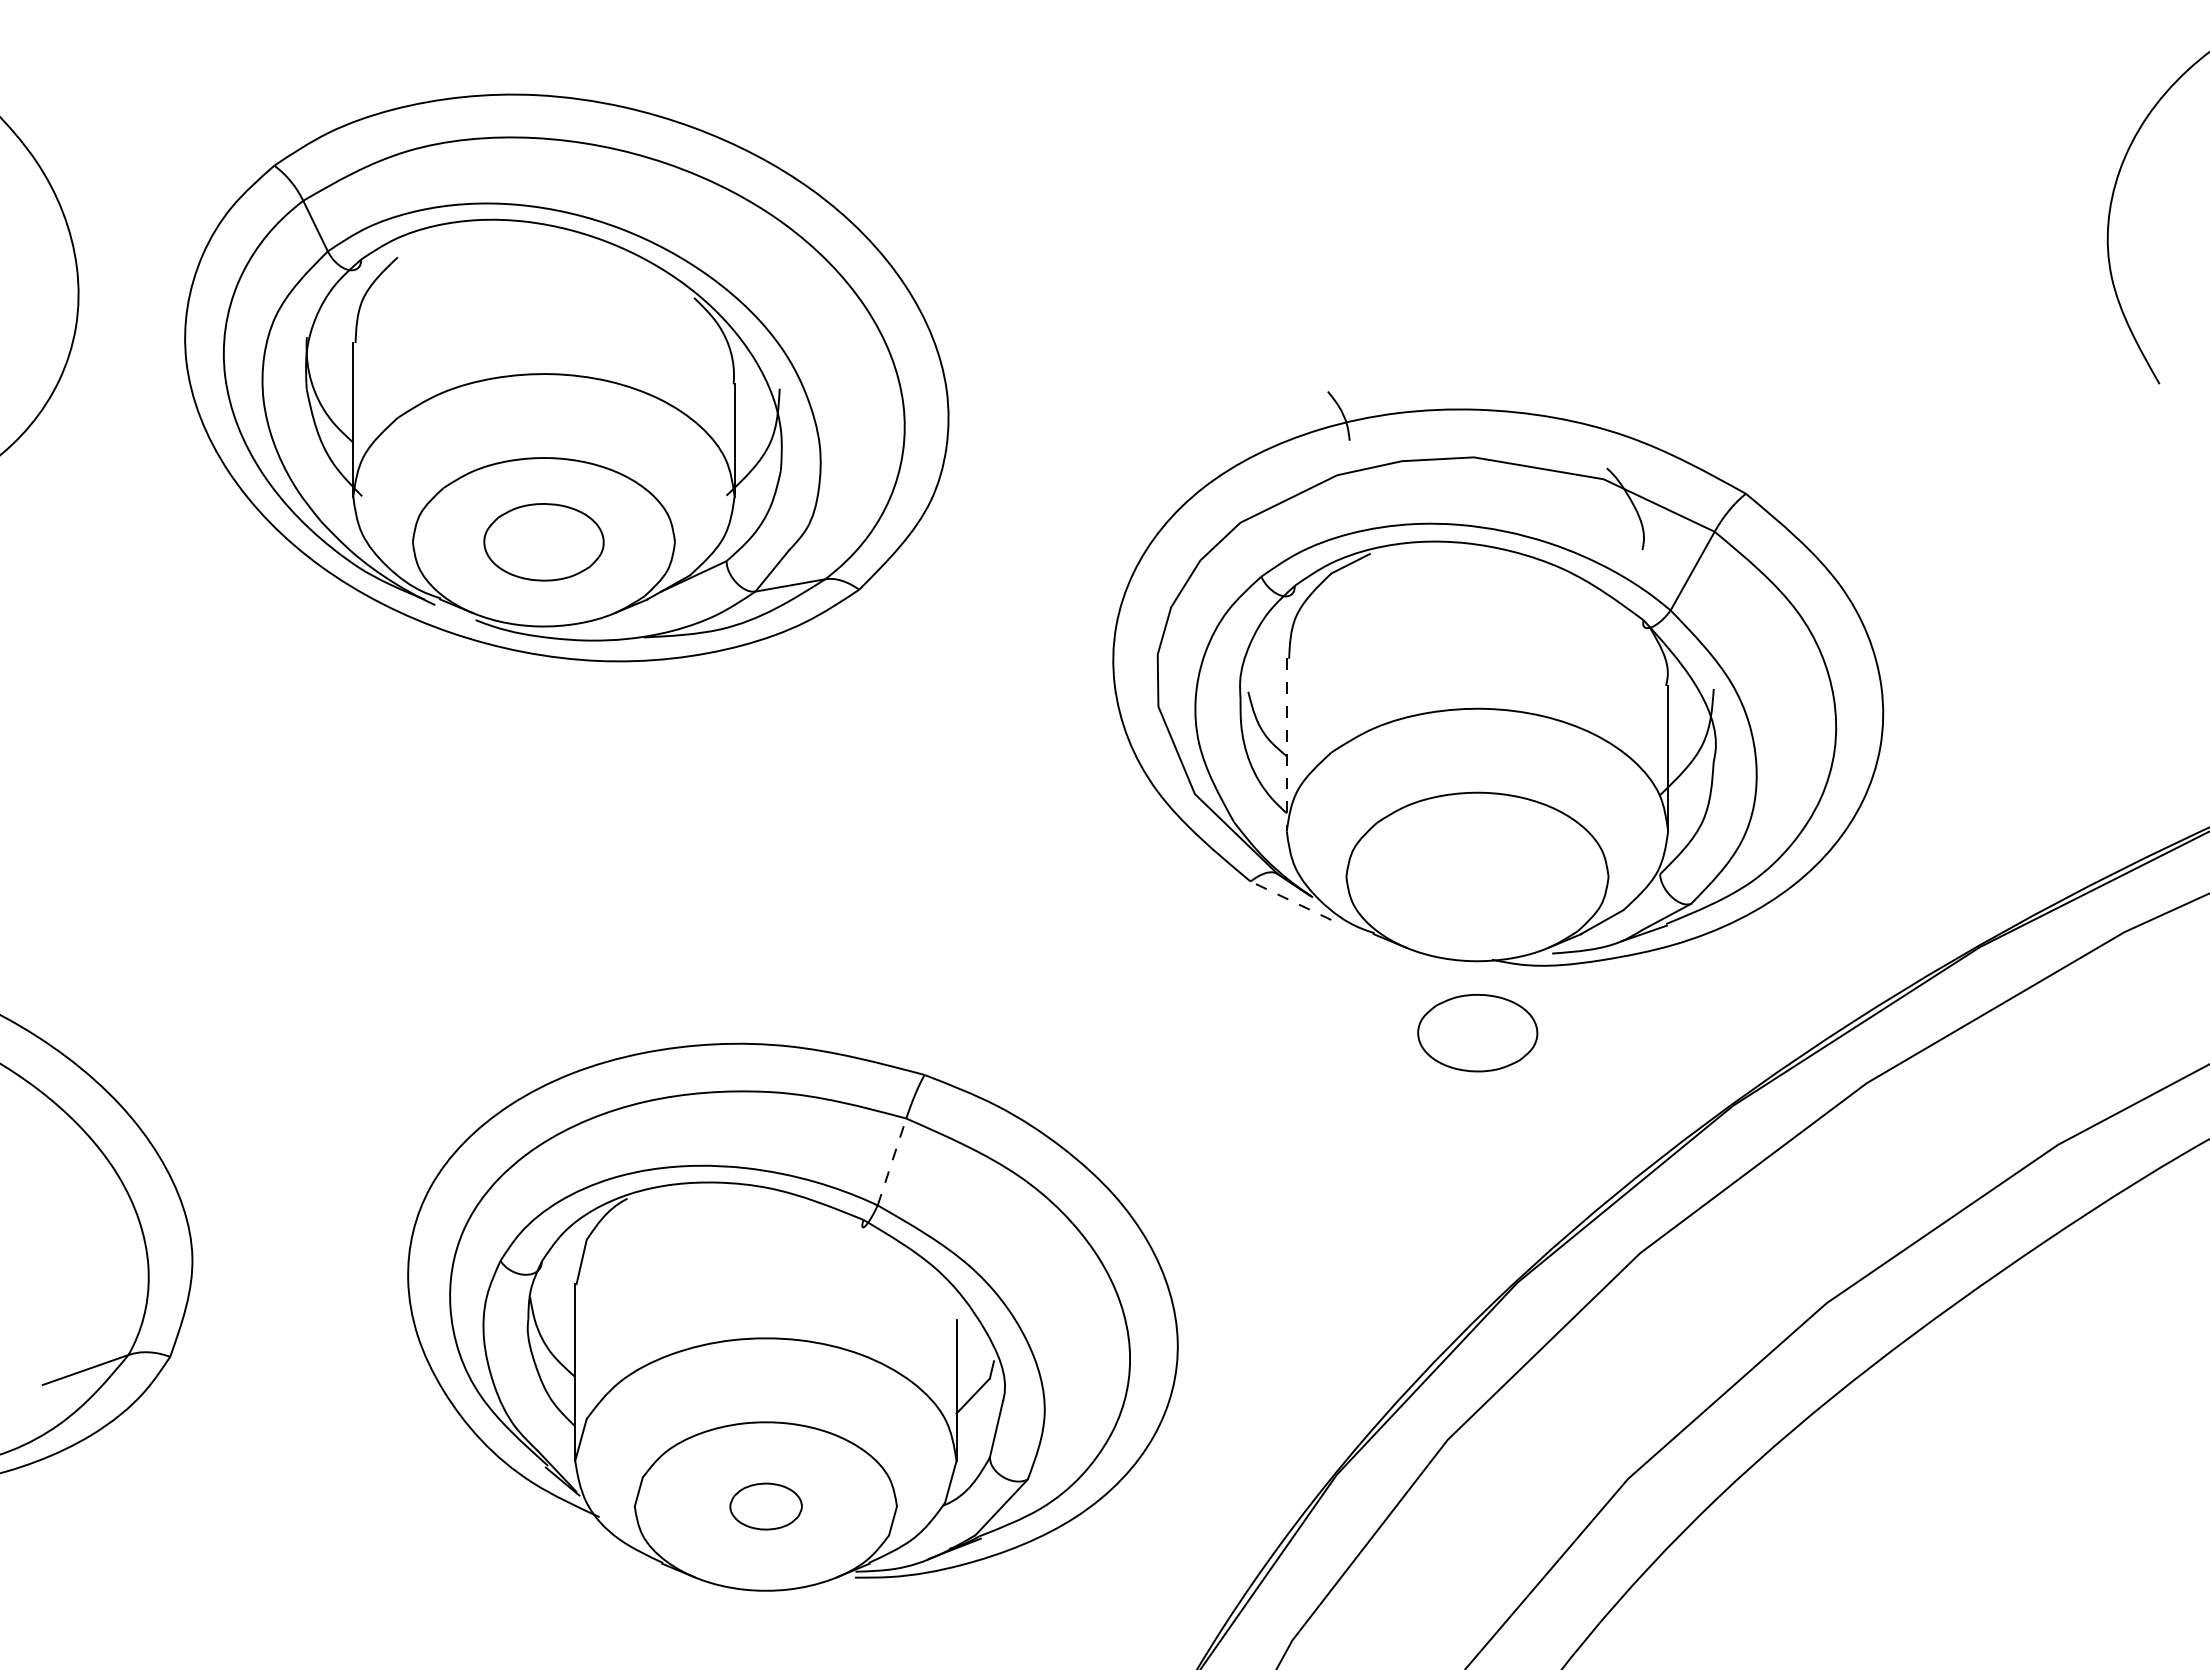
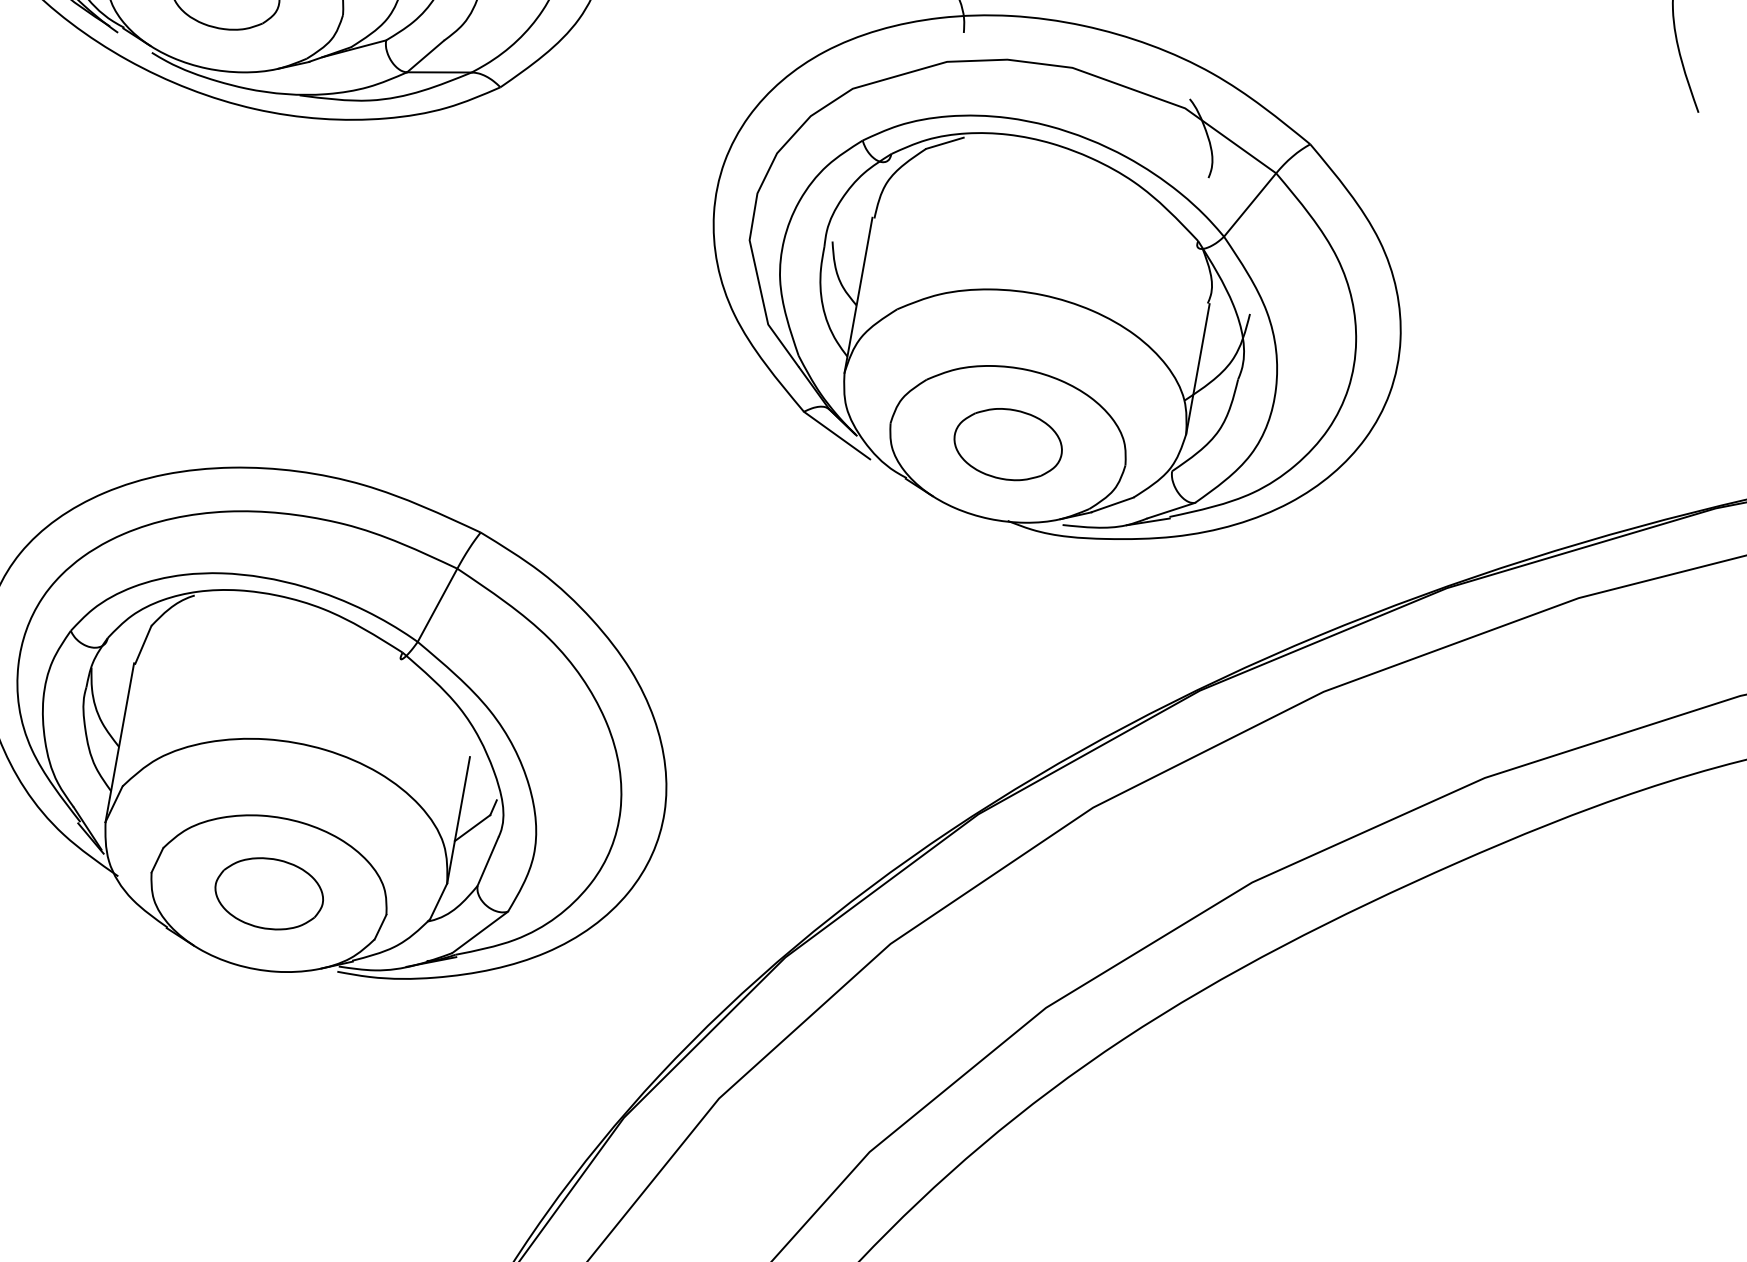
line: (1286, 744) -> (858, 294), dashed -> solid
line: (1290, 900) -> (836, 435), dashed -> solid
part: (1477, 1033) -> (1007, 444), moved
line: (892, 1161) -> (438, 604), dashed -> solid
part: (765, 1506) -> (268, 893), size x1.67

